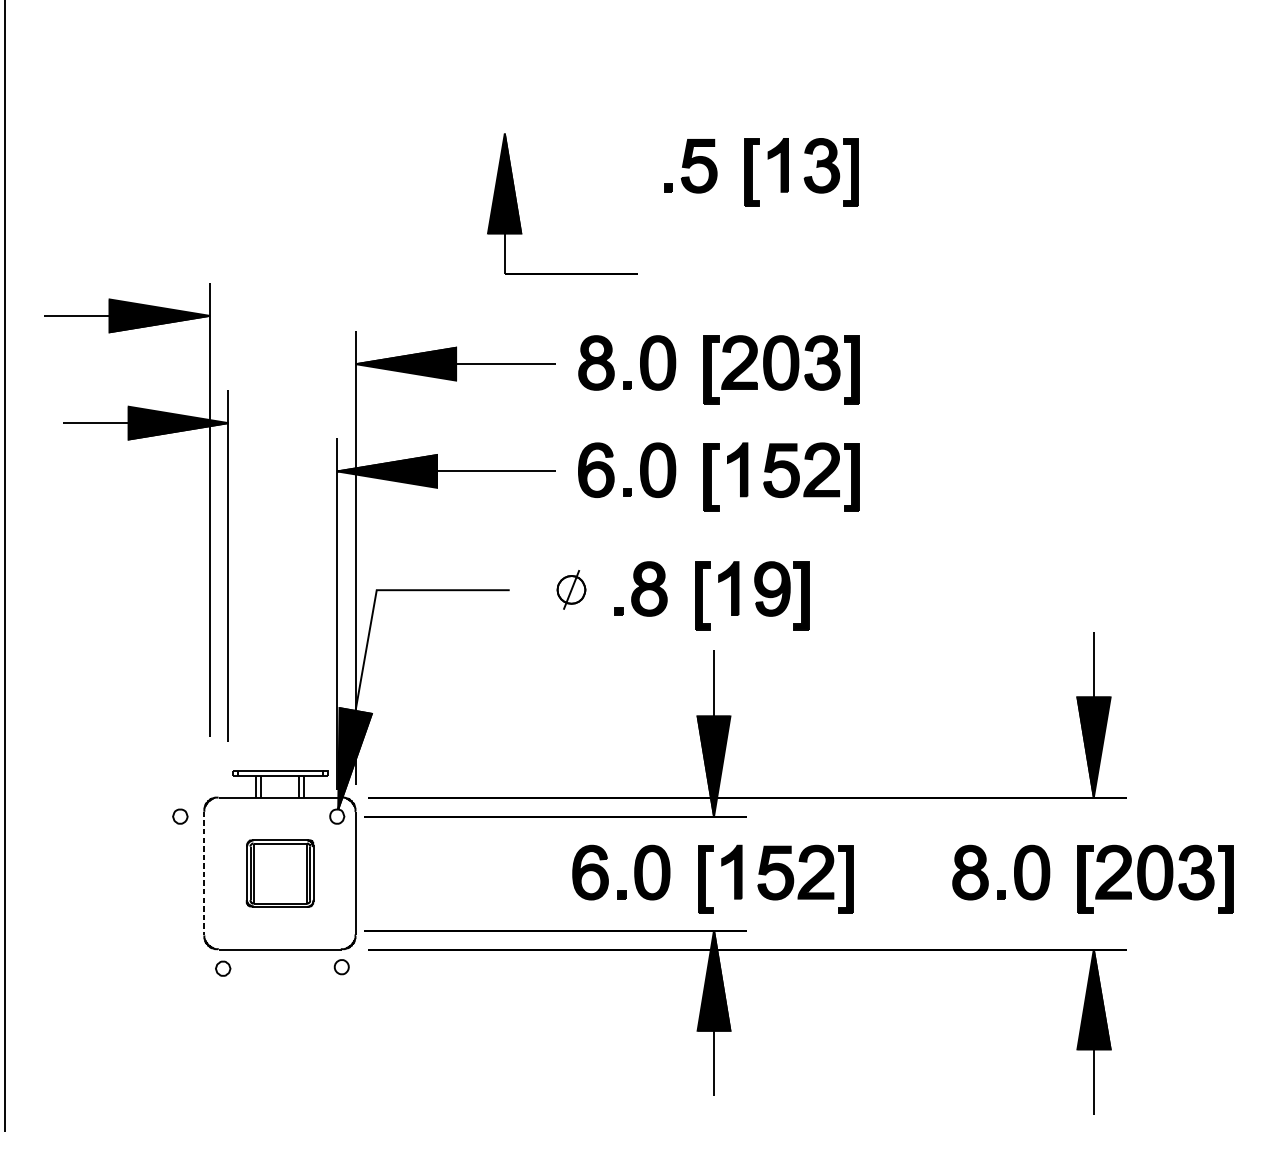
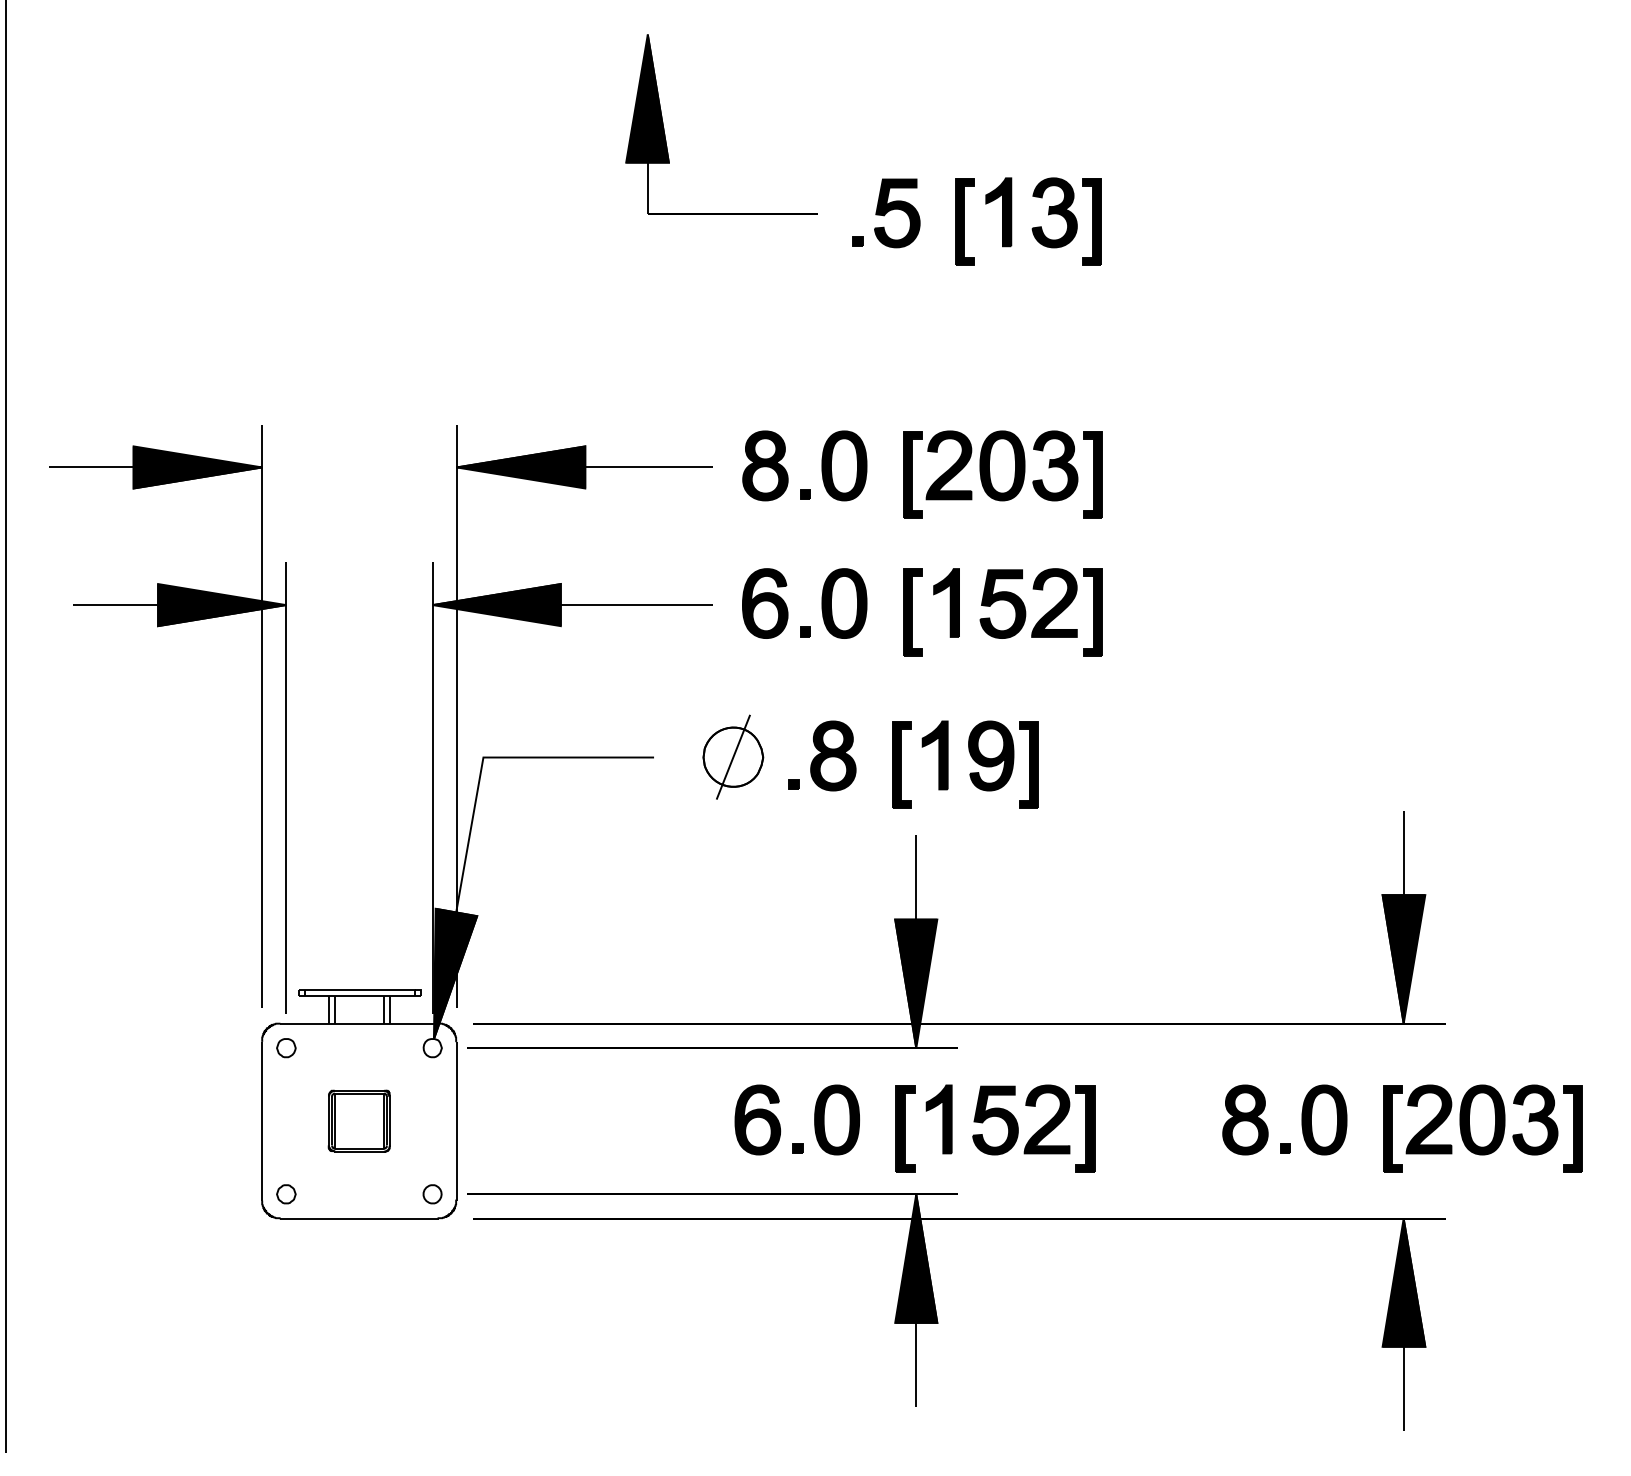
part: (518, 211) -> (665, 134), moved
part: (128, 440) -> (157, 627), moved
part: (571, 589) -> (733, 756), size x1.67
part: (180, 816) -> (286, 1048), moved
line: (204, 873) -> (262, 1121), dashed -> solid
part: (279, 873) -> (358, 1120), size x0.71
part: (341, 967) -> (432, 1194), moved
part: (223, 968) -> (286, 1194), moved

